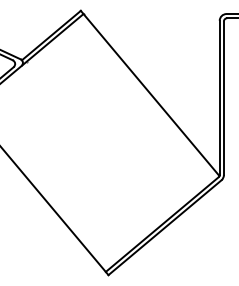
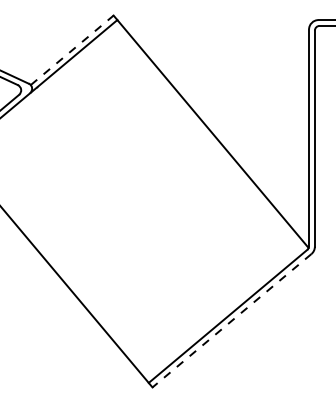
line: (51, 35) -> (72, 50), solid -> dashed
line: (165, 227) -> (232, 320), solid -> dashed

